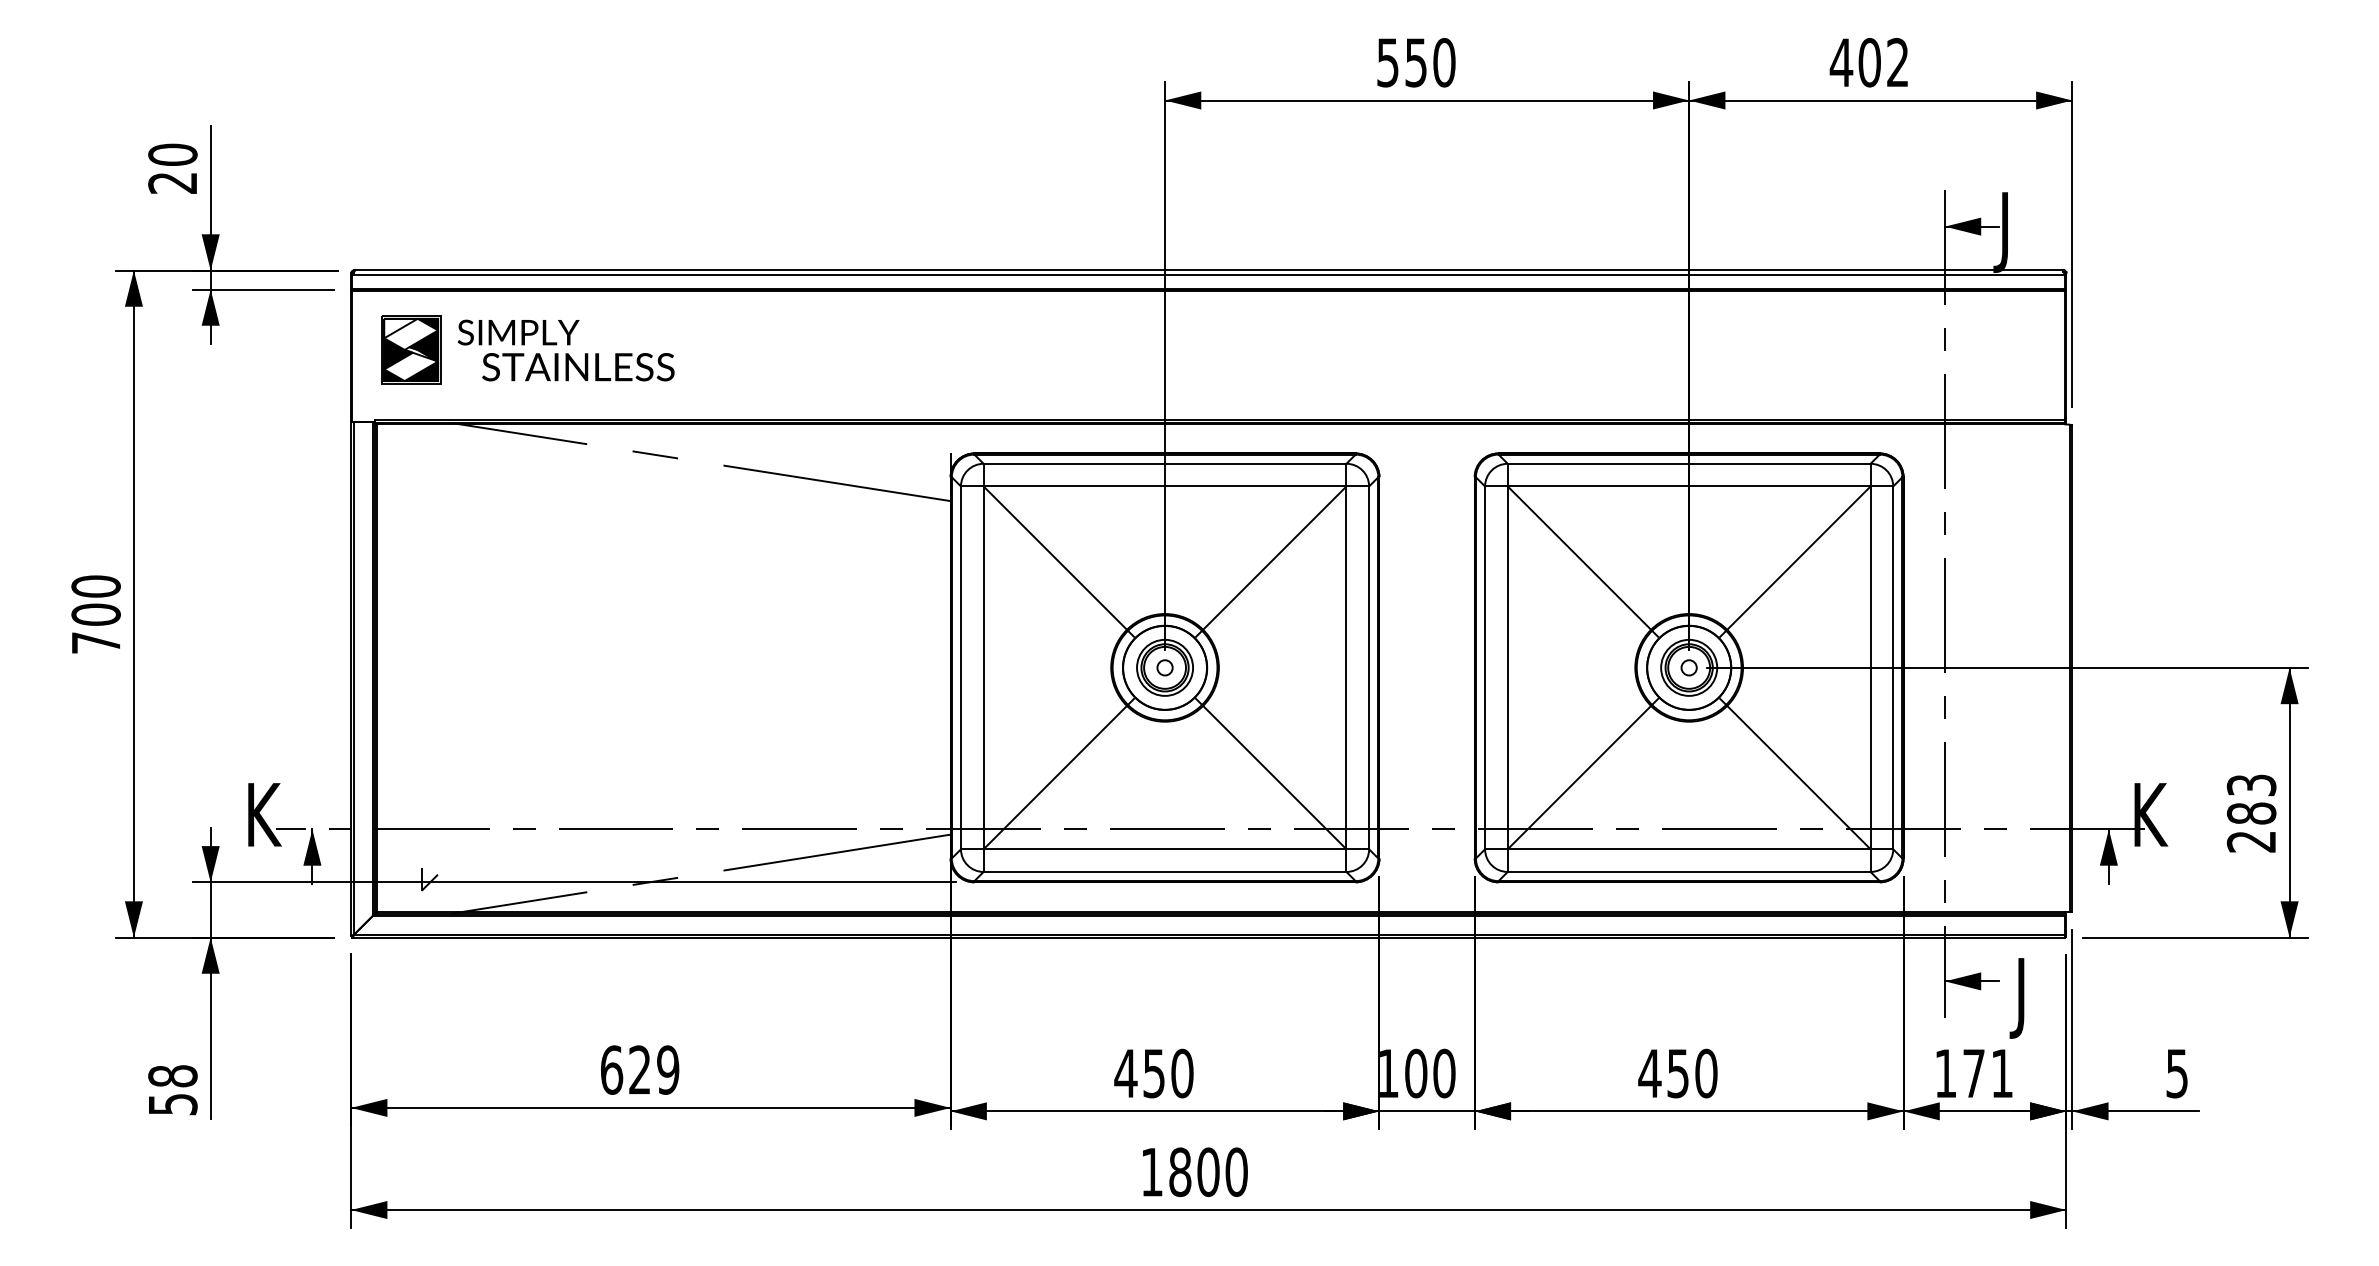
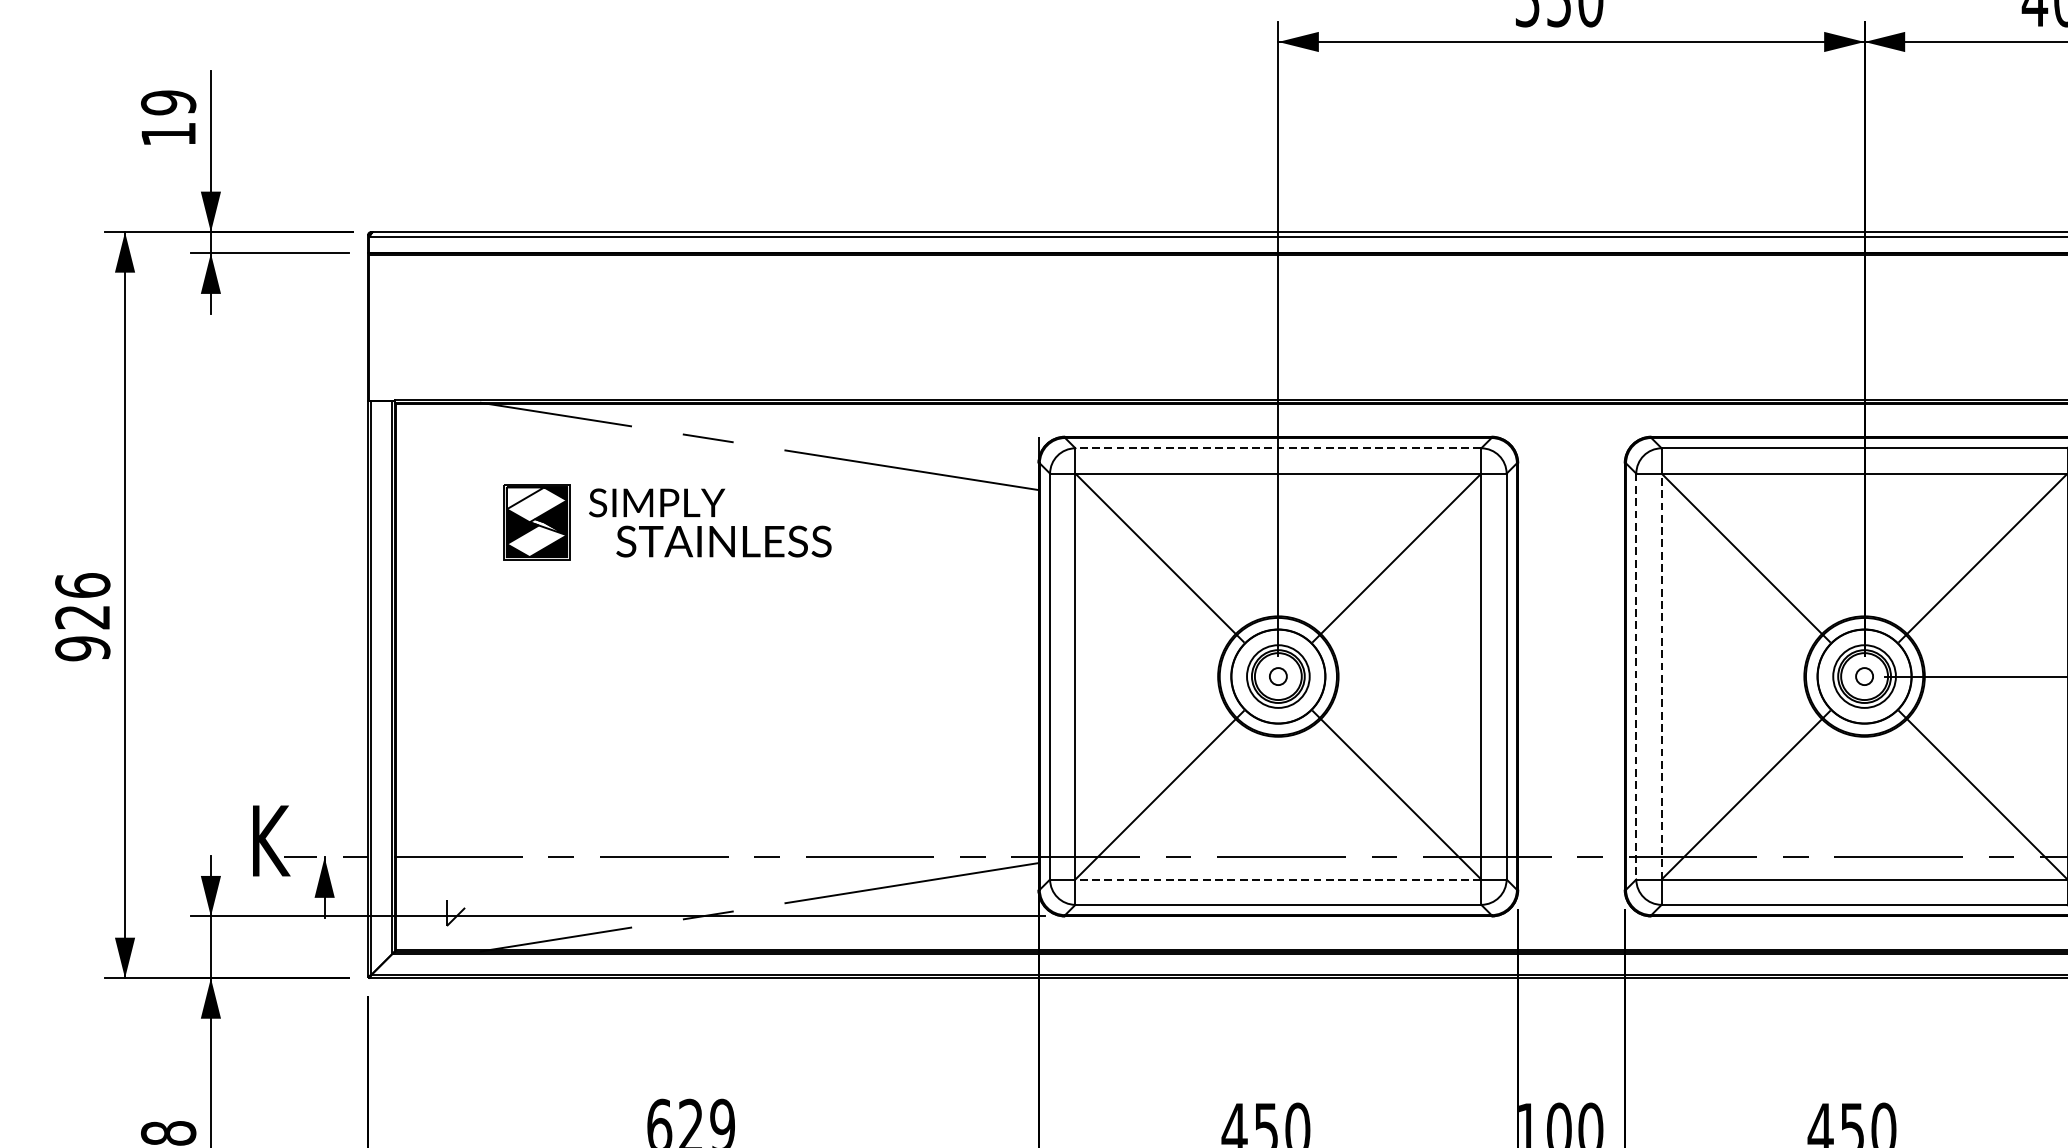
text: (172, 168) -> (168, 118), 20 -> 19
part: (527, 349) -> (667, 521), moved
line: (1164, 463) -> (1277, 447), solid -> dashed
text: (95, 614) -> (82, 616), 700 -> 926
line: (1507, 667) -> (1661, 676), solid -> dashed
line: (1485, 668) -> (1636, 677), solid -> dashed
line: (1164, 849) -> (1277, 879), solid -> dashed

